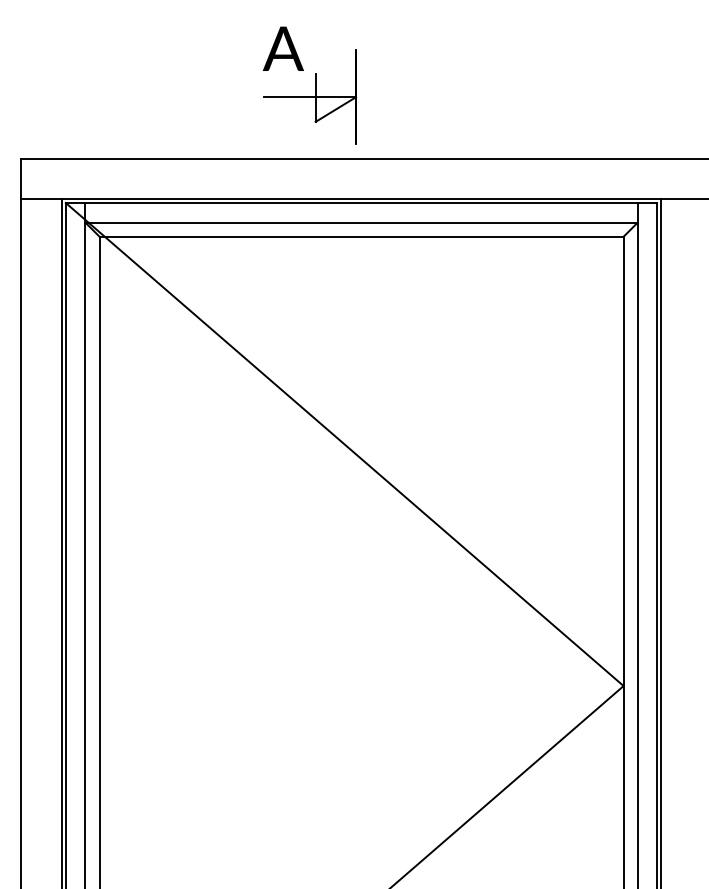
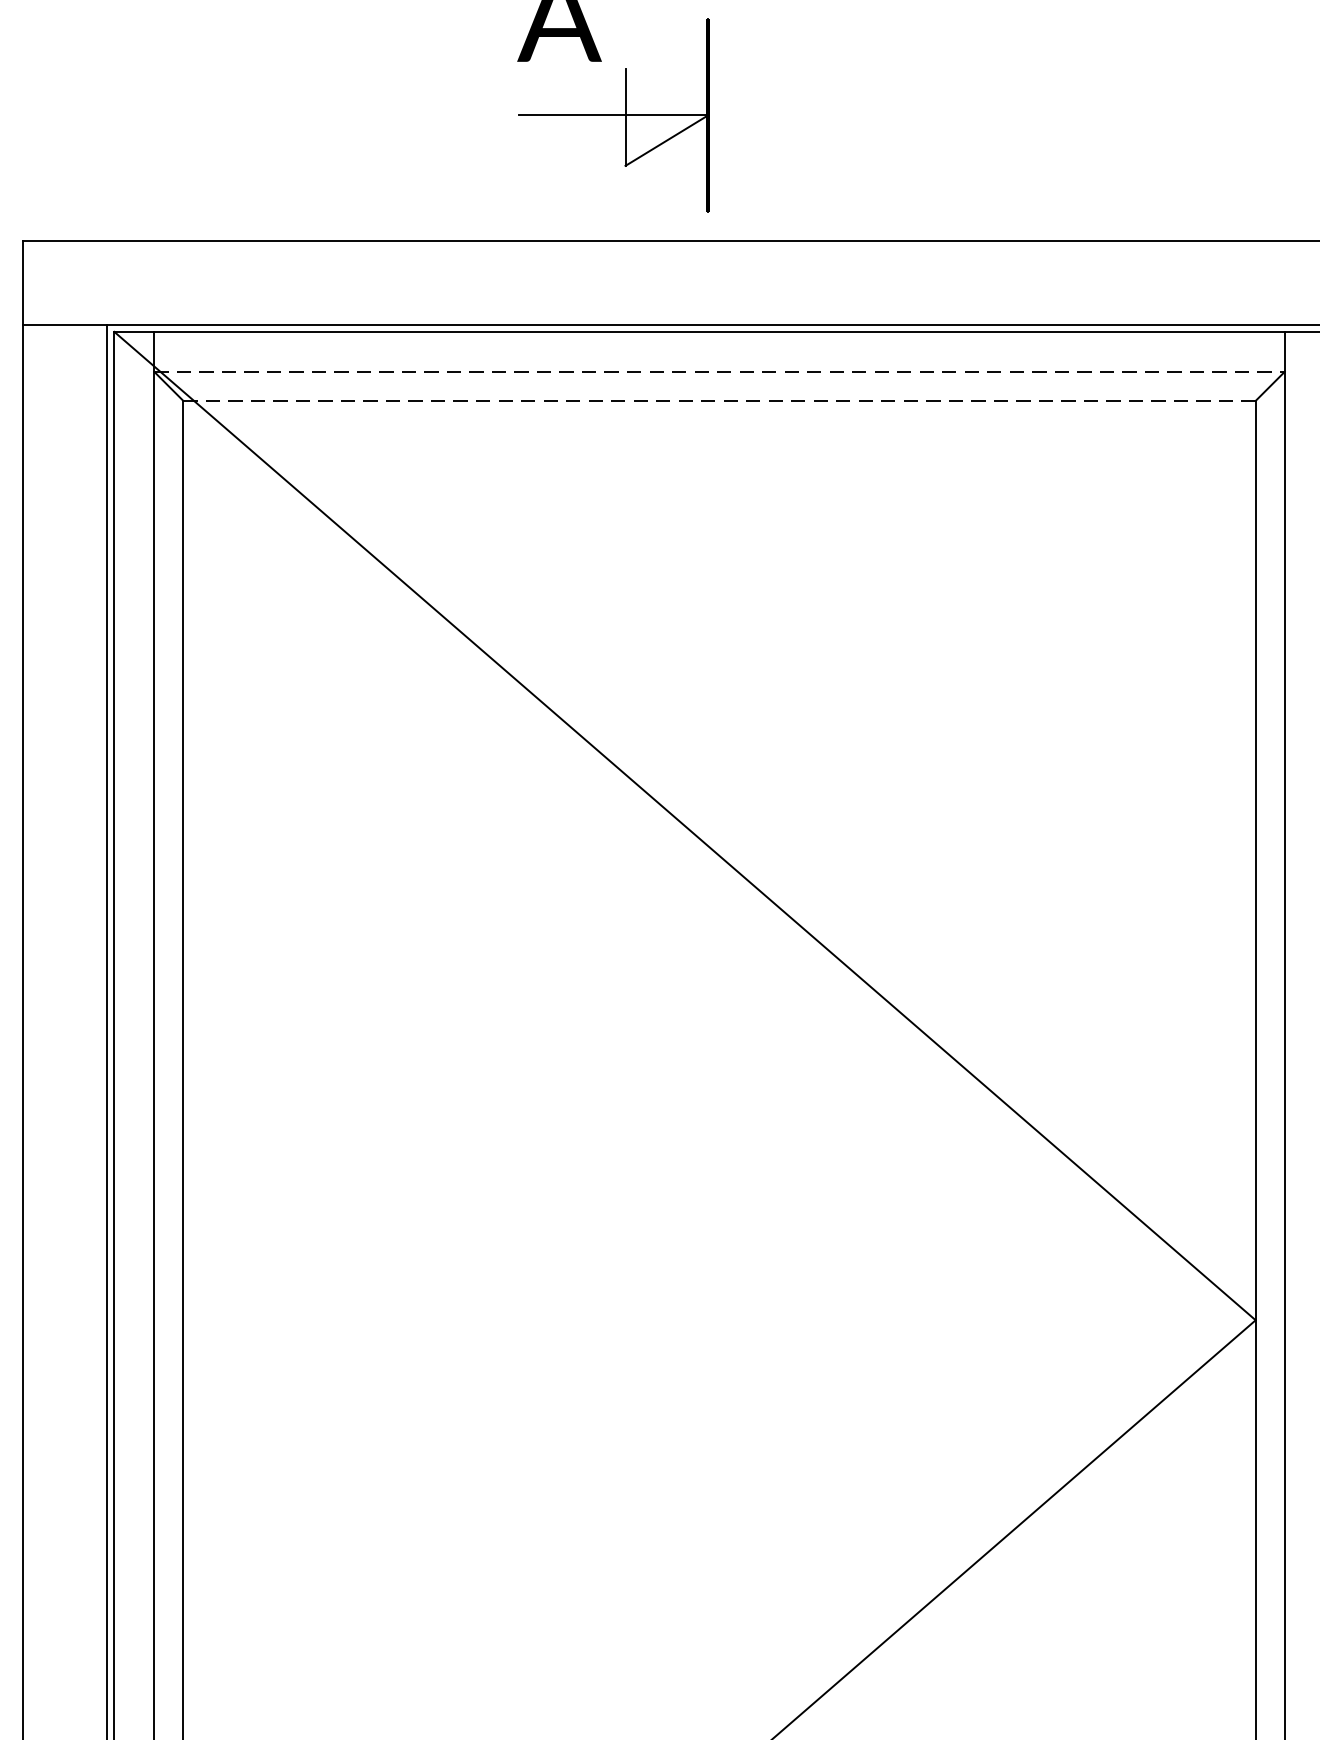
line: (362, 222) -> (721, 371), solid -> dashed
line: (362, 236) -> (721, 400), solid -> dashed

